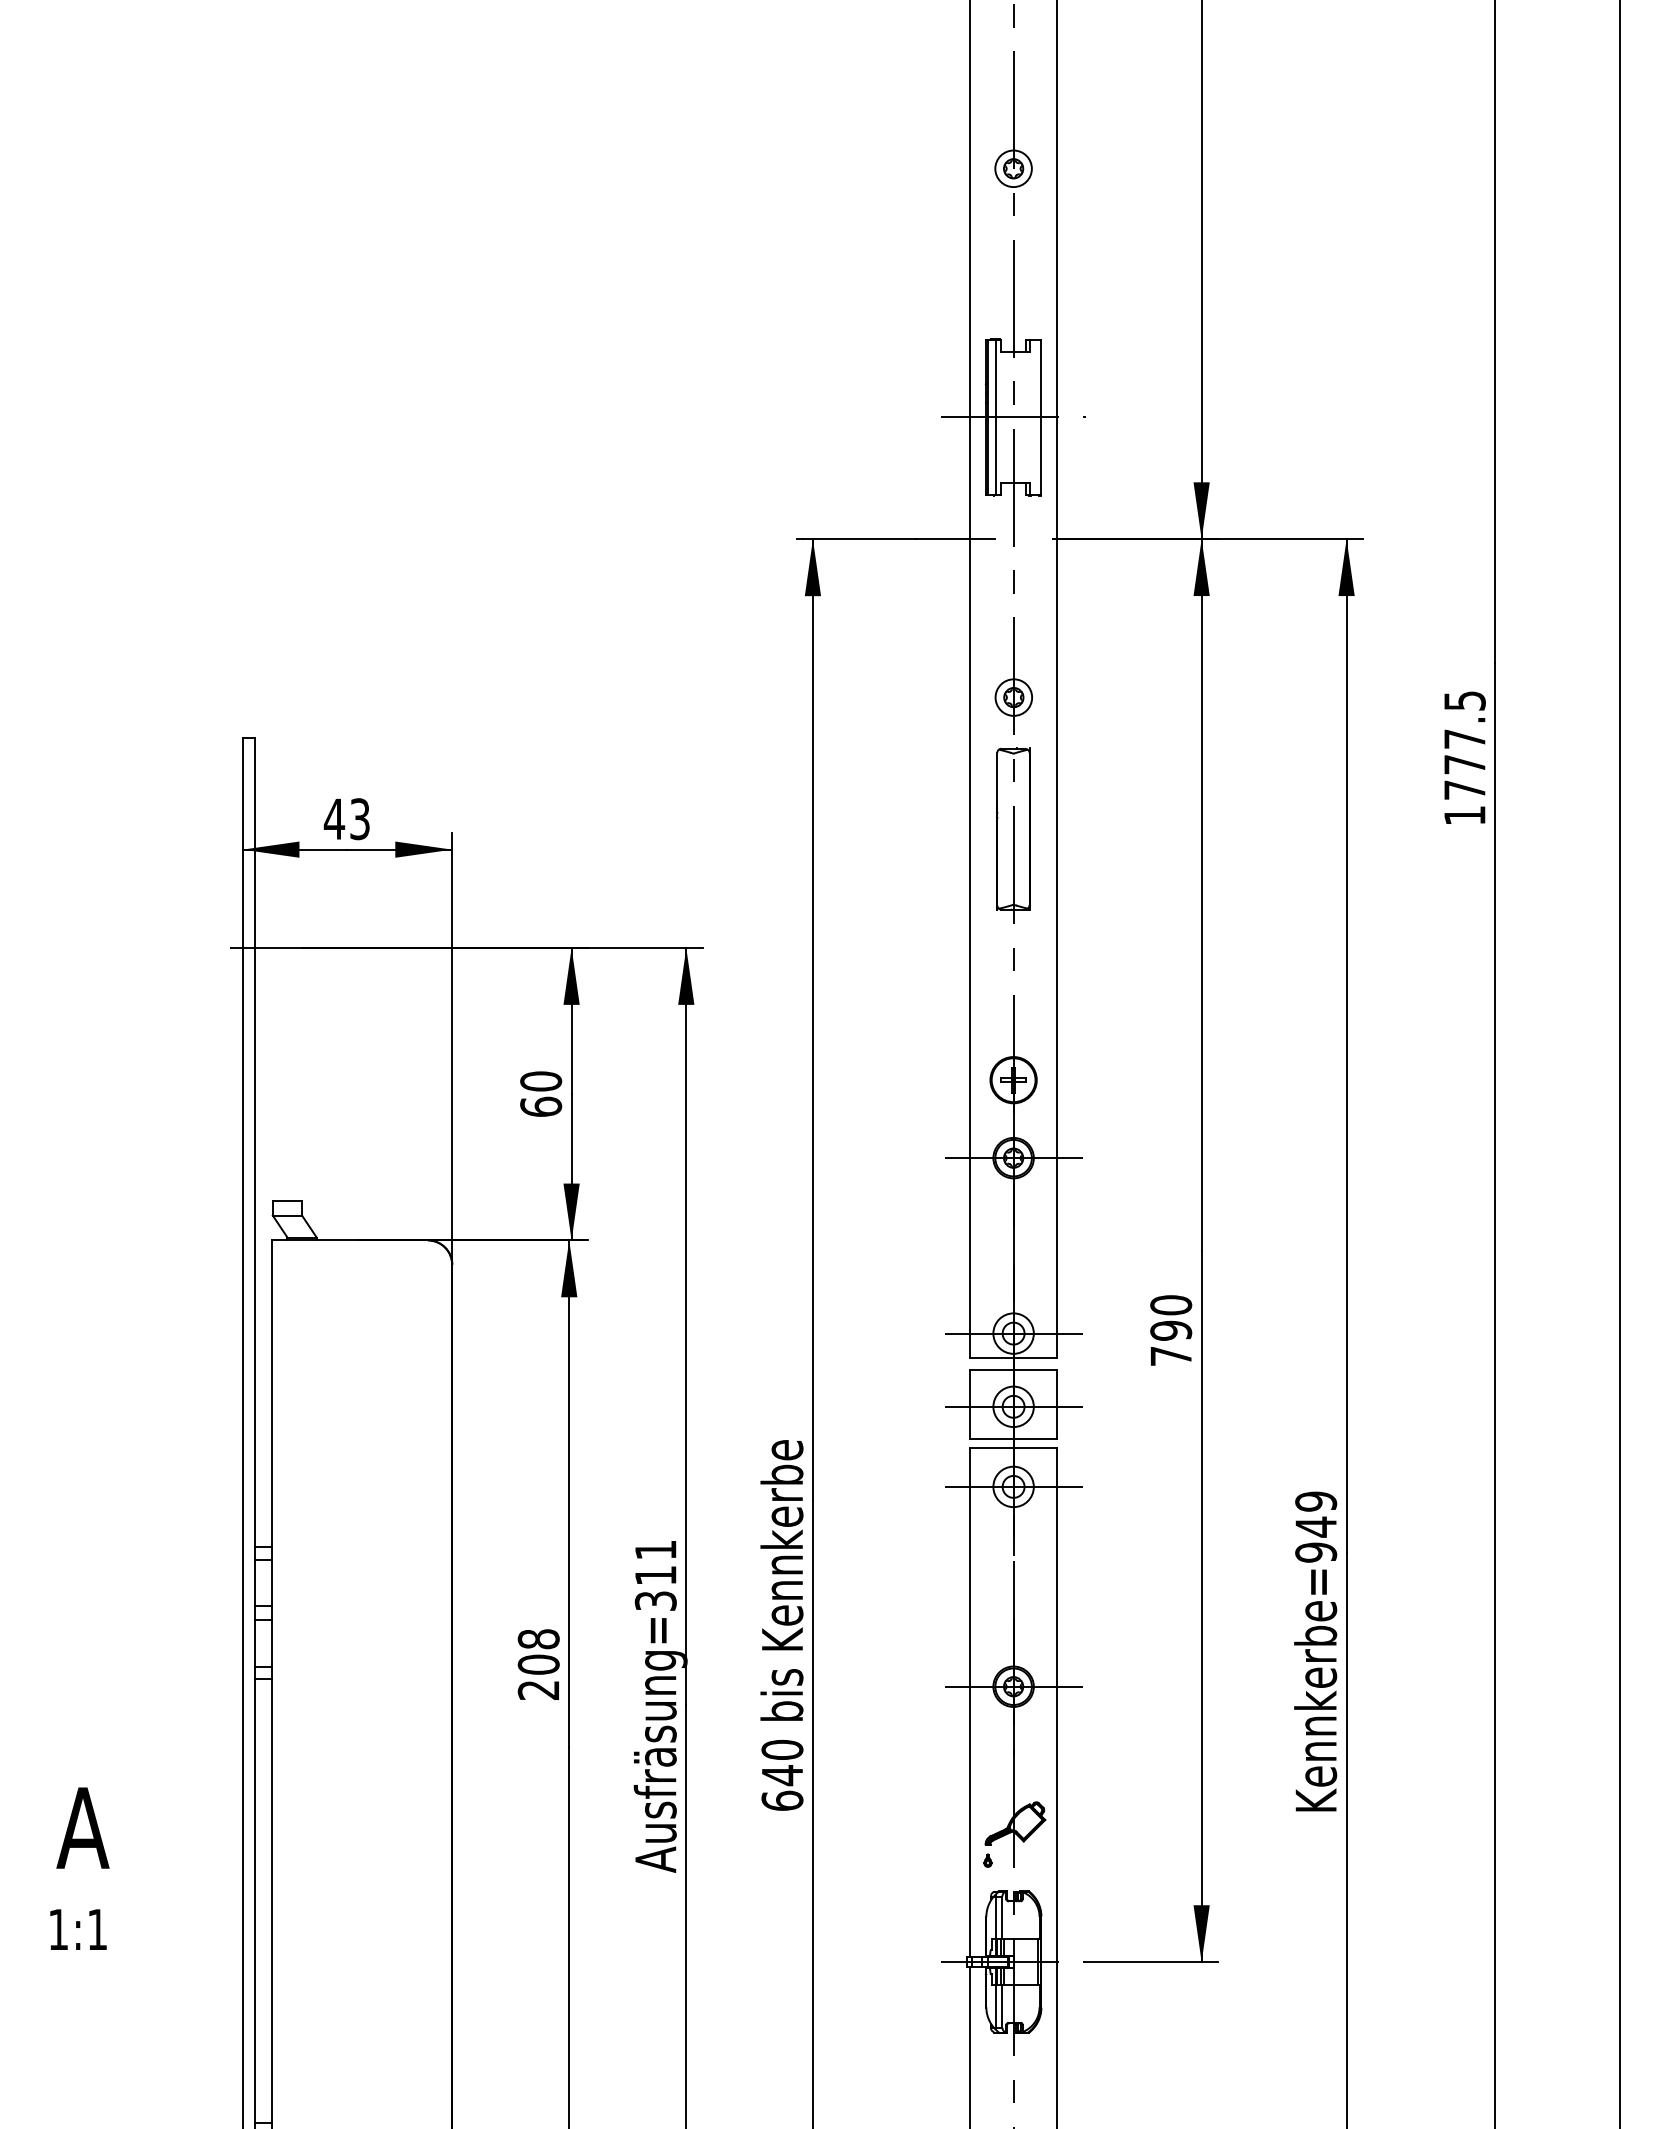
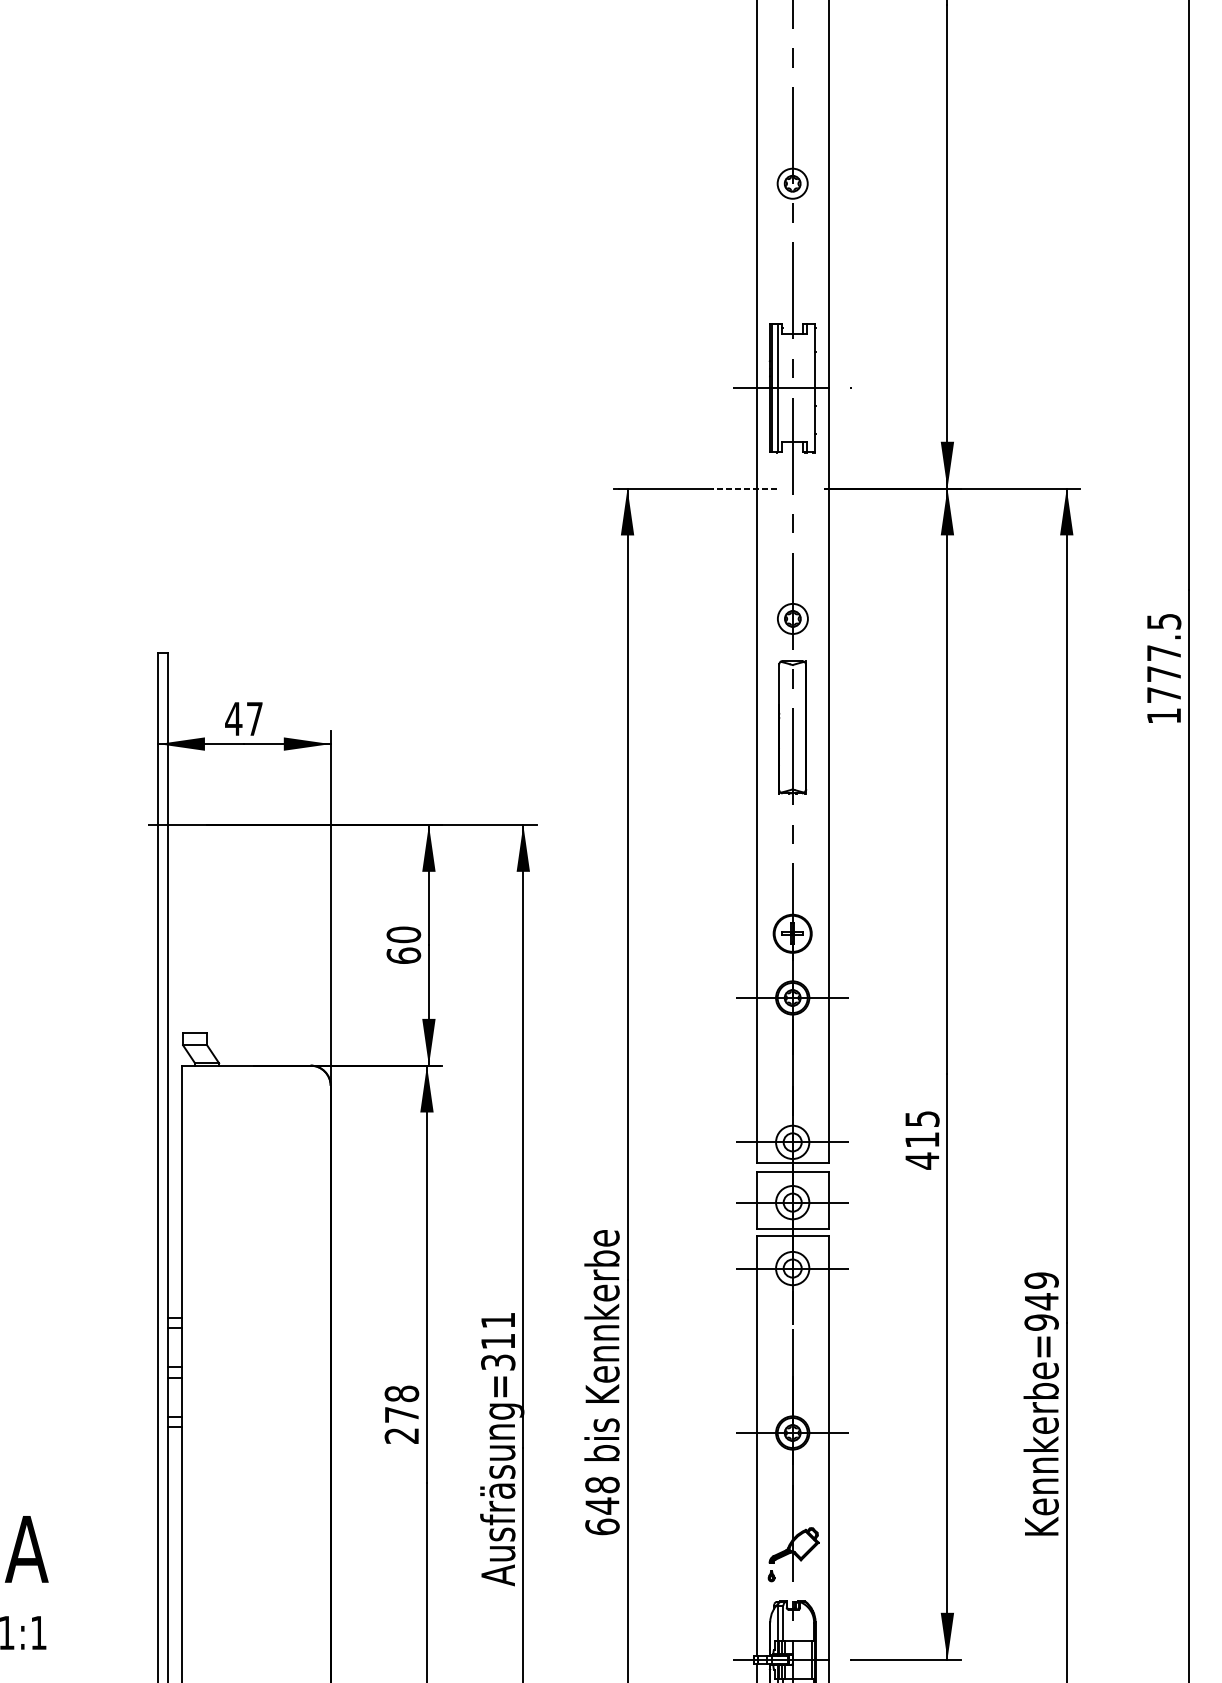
line: (955, 539) -> (744, 488), solid -> dashed
text: (359, 819) -> (254, 719), 43 -> 47
text: (1171, 1330) -> (922, 1139), 790 -> 415
text: (538, 1664) -> (401, 1414), 208 -> 278
text: (782, 1749) -> (602, 1484), 640 -> 648

